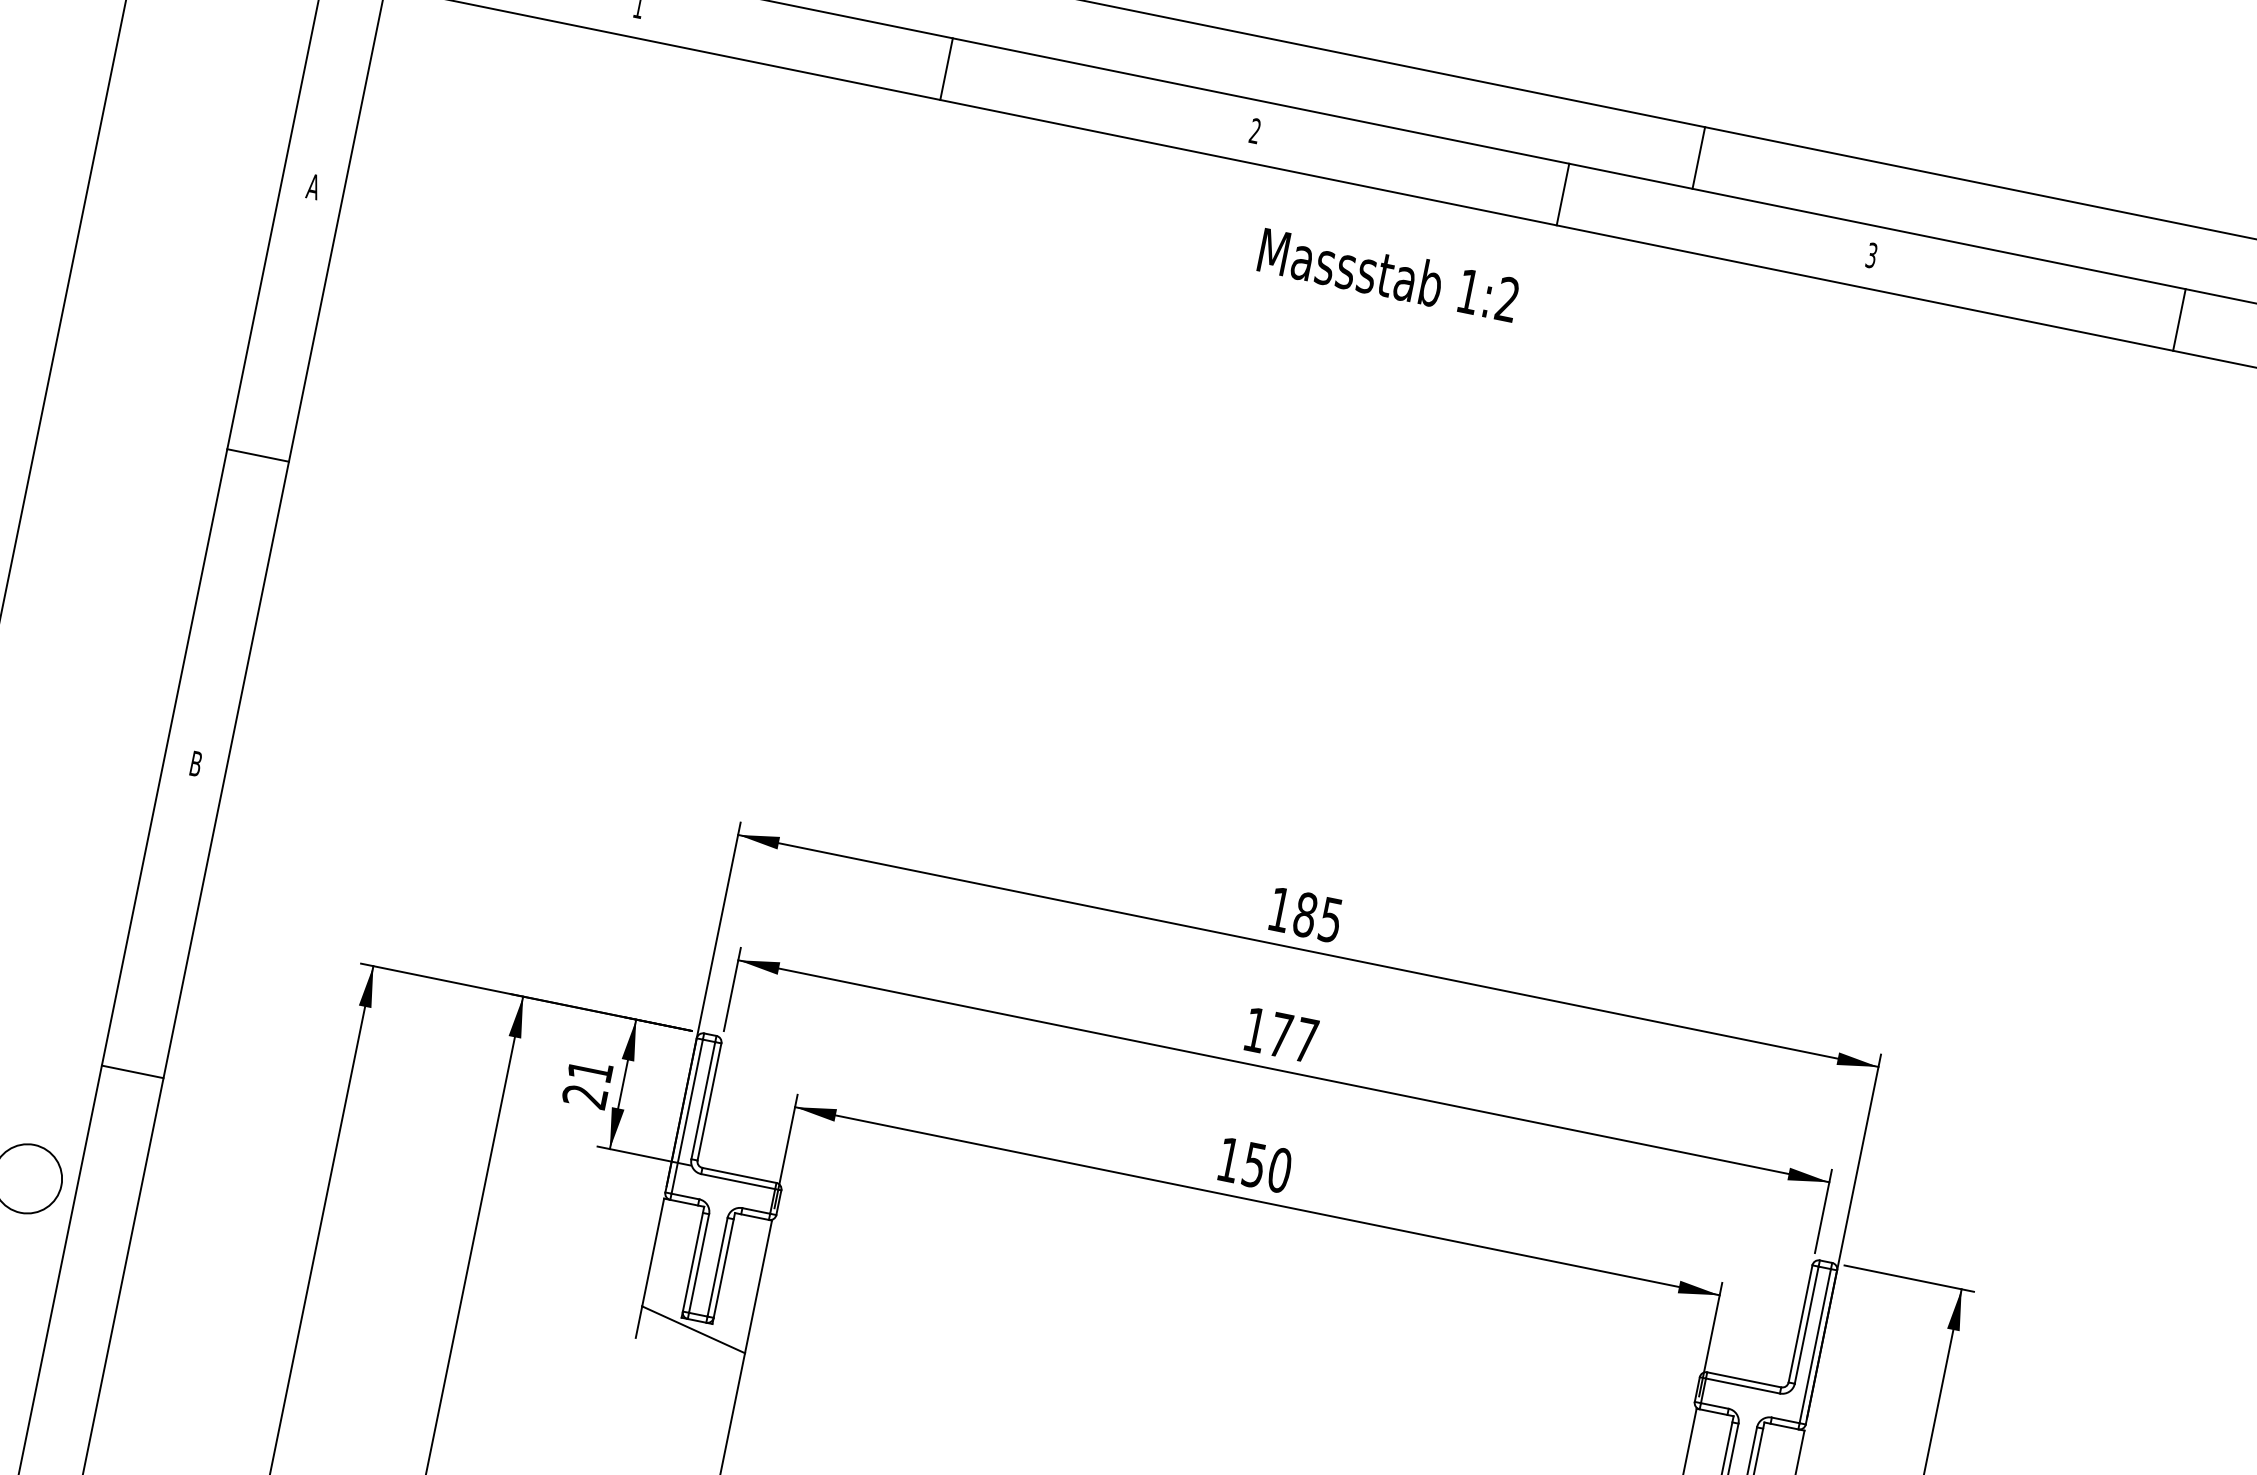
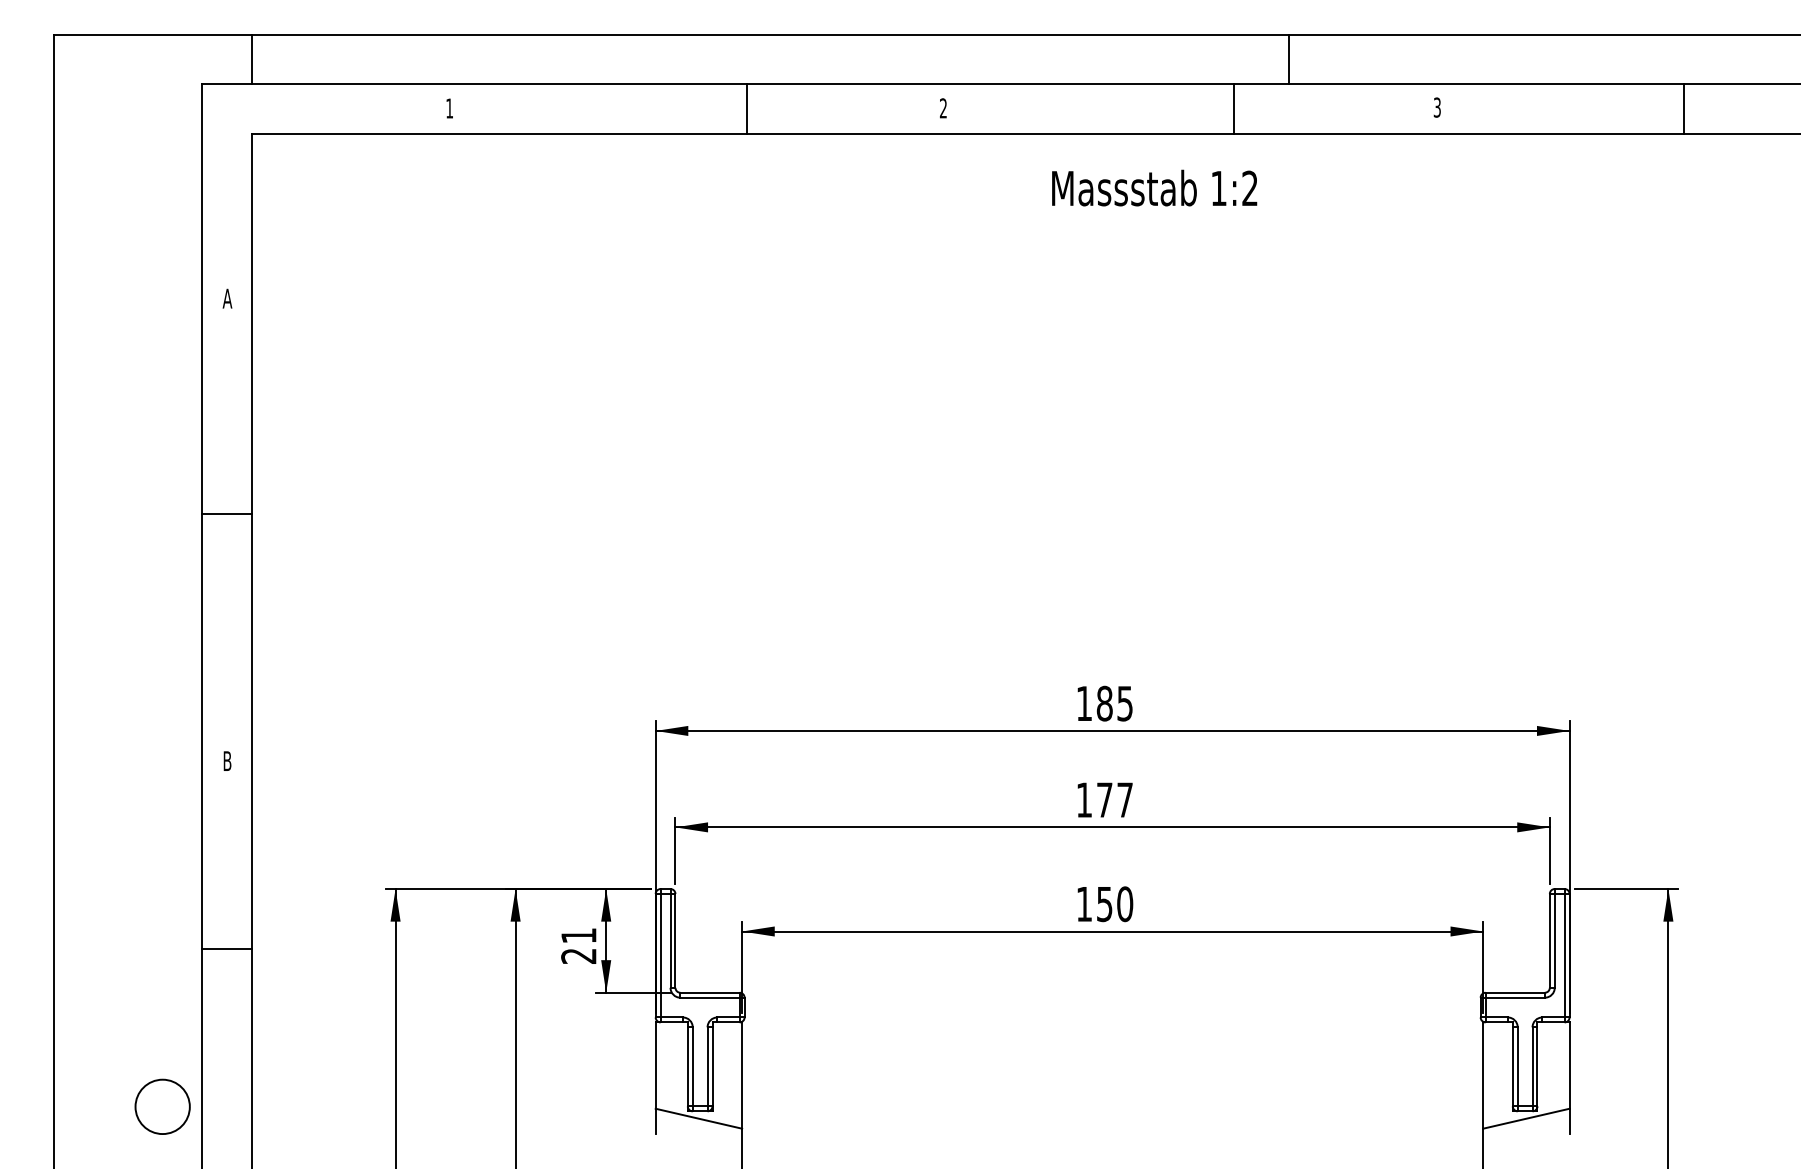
line: (947, 68) -> (747, 108), moved
line: (1563, 193) -> (1234, 108), moved
text: (1388, 274) -> (1154, 187), moved
line: (132, 1072) -> (226, 949), moved

